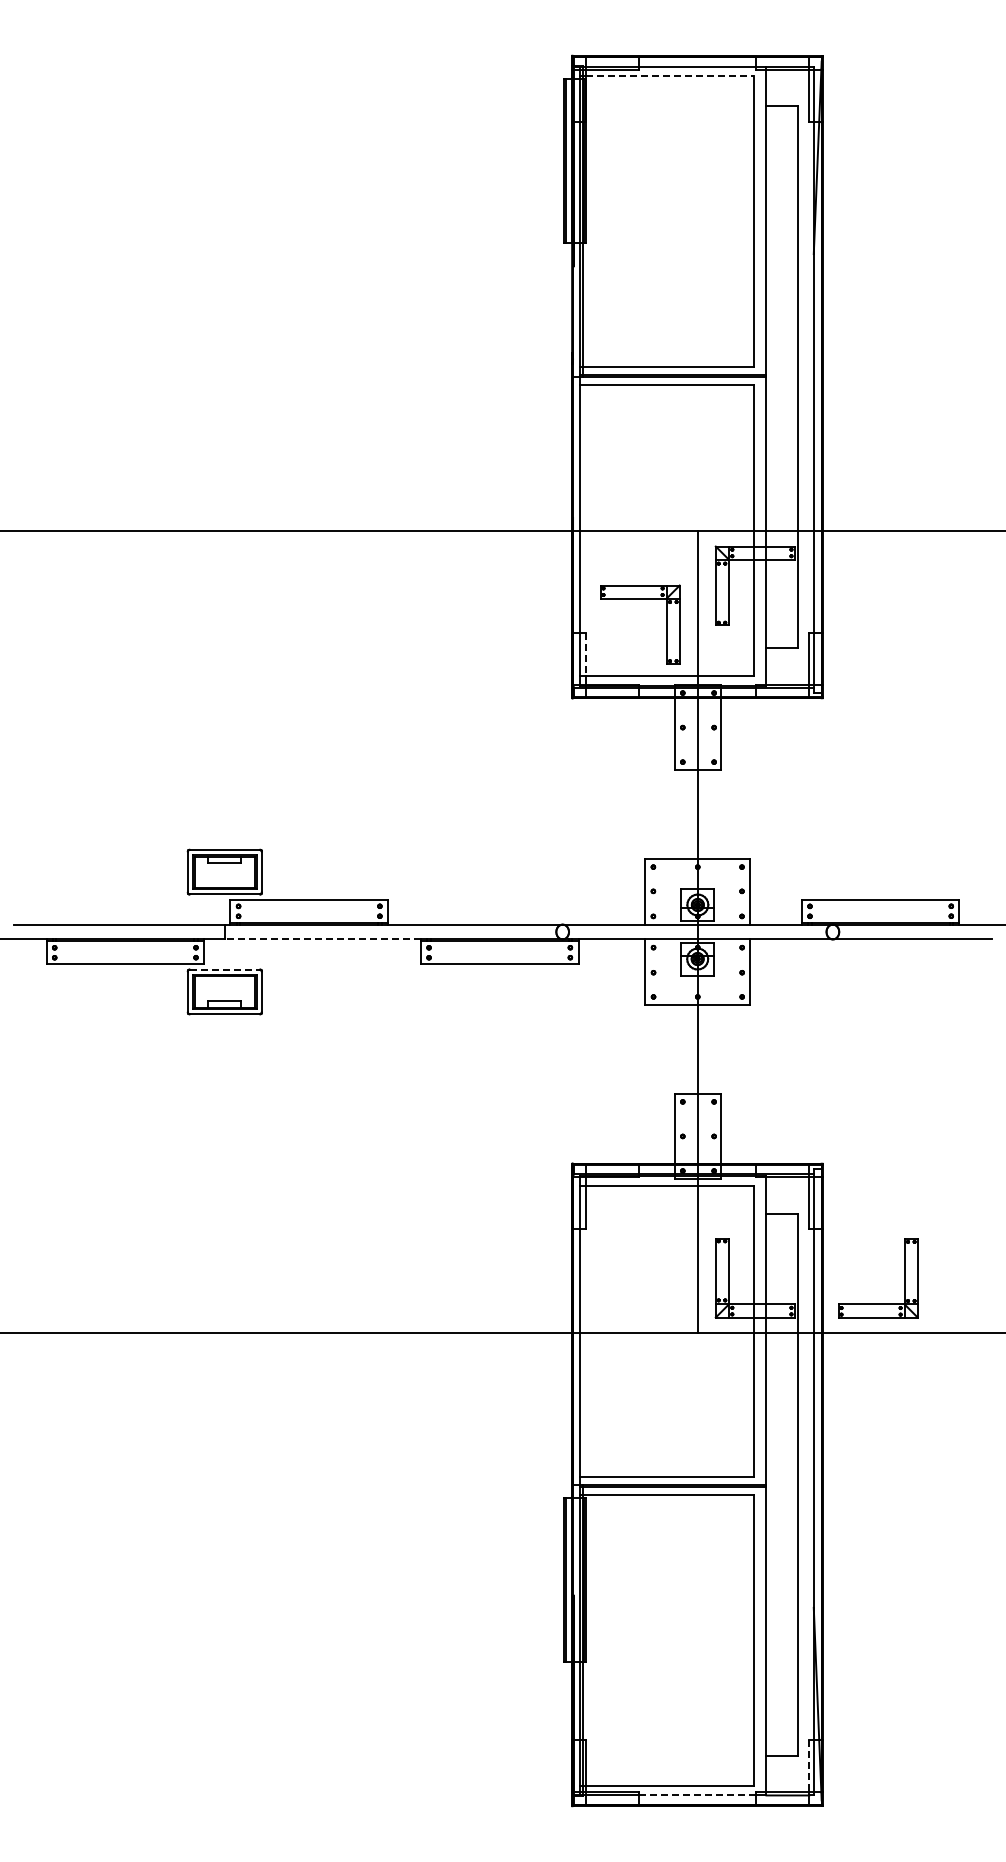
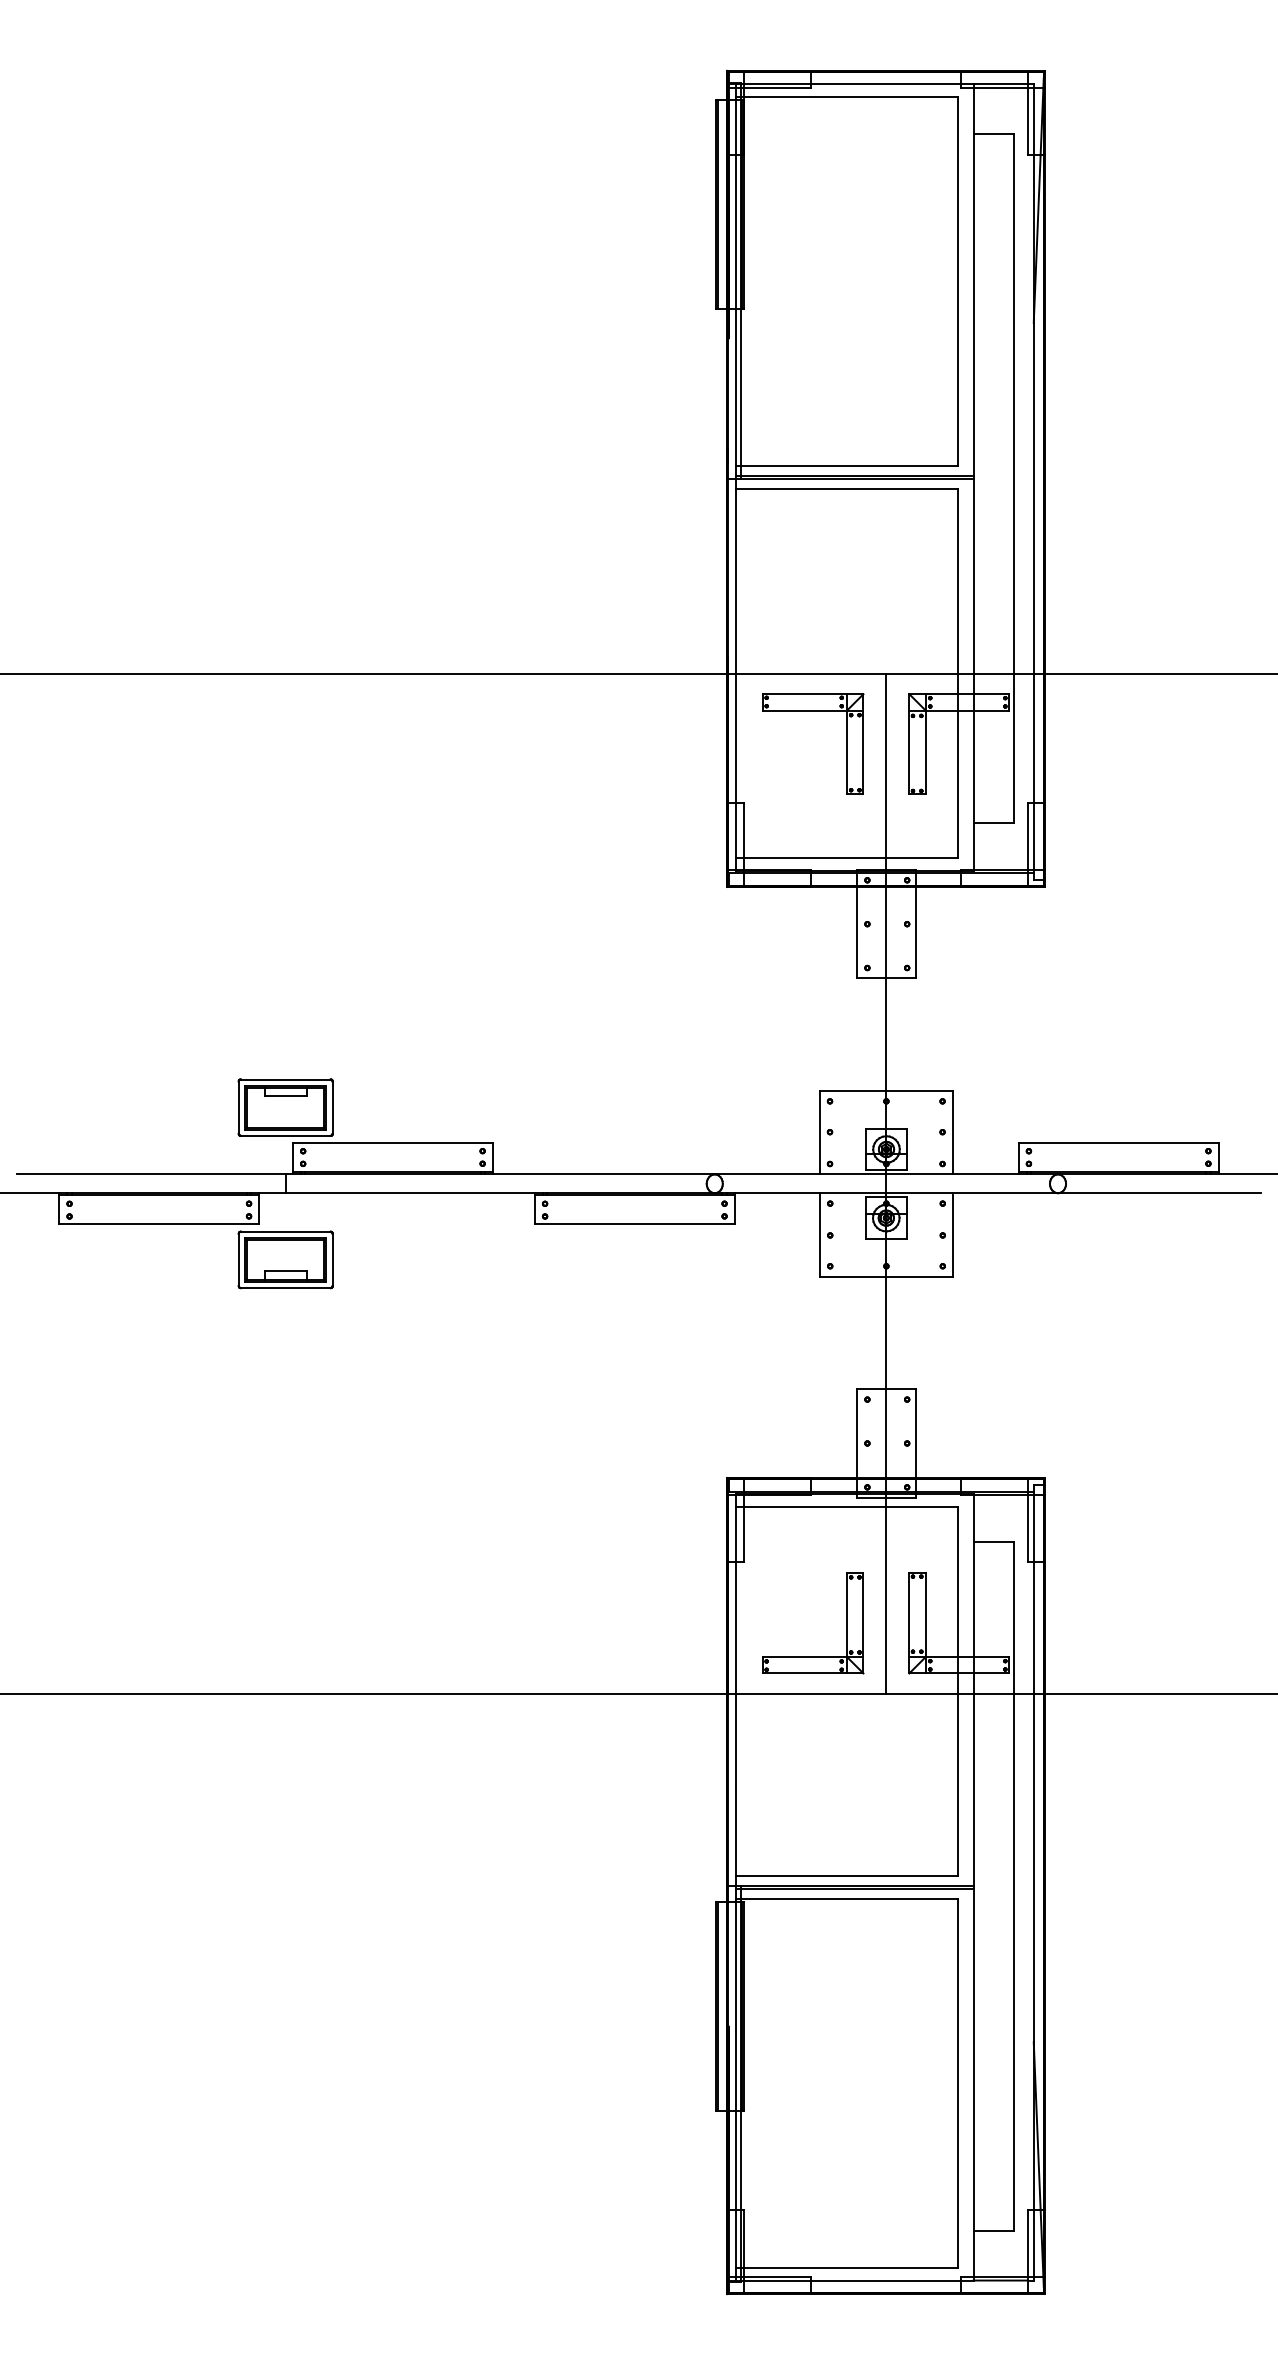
line: (670, 76) -> (851, 97), dashed -> solid
part: (640, 599) -> (813, 711), moved
line: (585, 654) -> (743, 831), dashed -> solid
line: (322, 939) -> (409, 1193), dashed -> solid
line: (225, 969) -> (286, 1231), dashed -> solid
part: (878, 1303) -> (813, 1655), moved
line: (809, 1766) -> (1028, 2243), dashed -> solid
line: (697, 1795) -> (886, 2280), dashed -> solid

